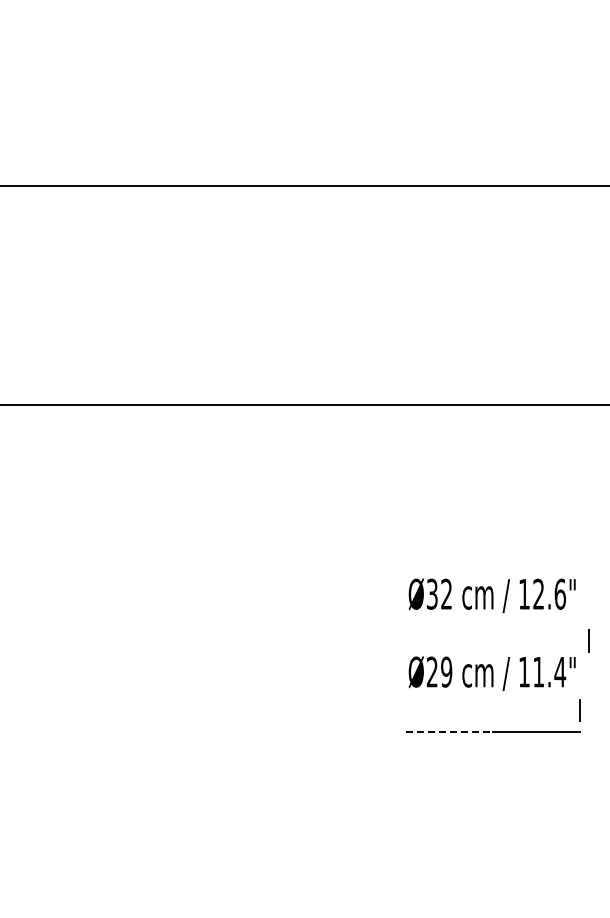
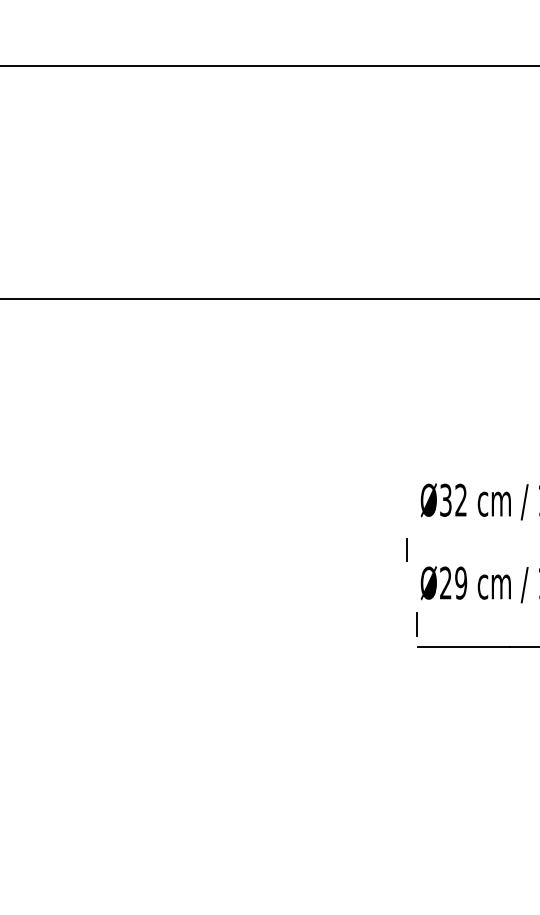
line: (395, 640) -> (406, 549), added
line: (404, 710) -> (416, 623), added
line: (449, 732) -> (464, 647), dashed -> solid

